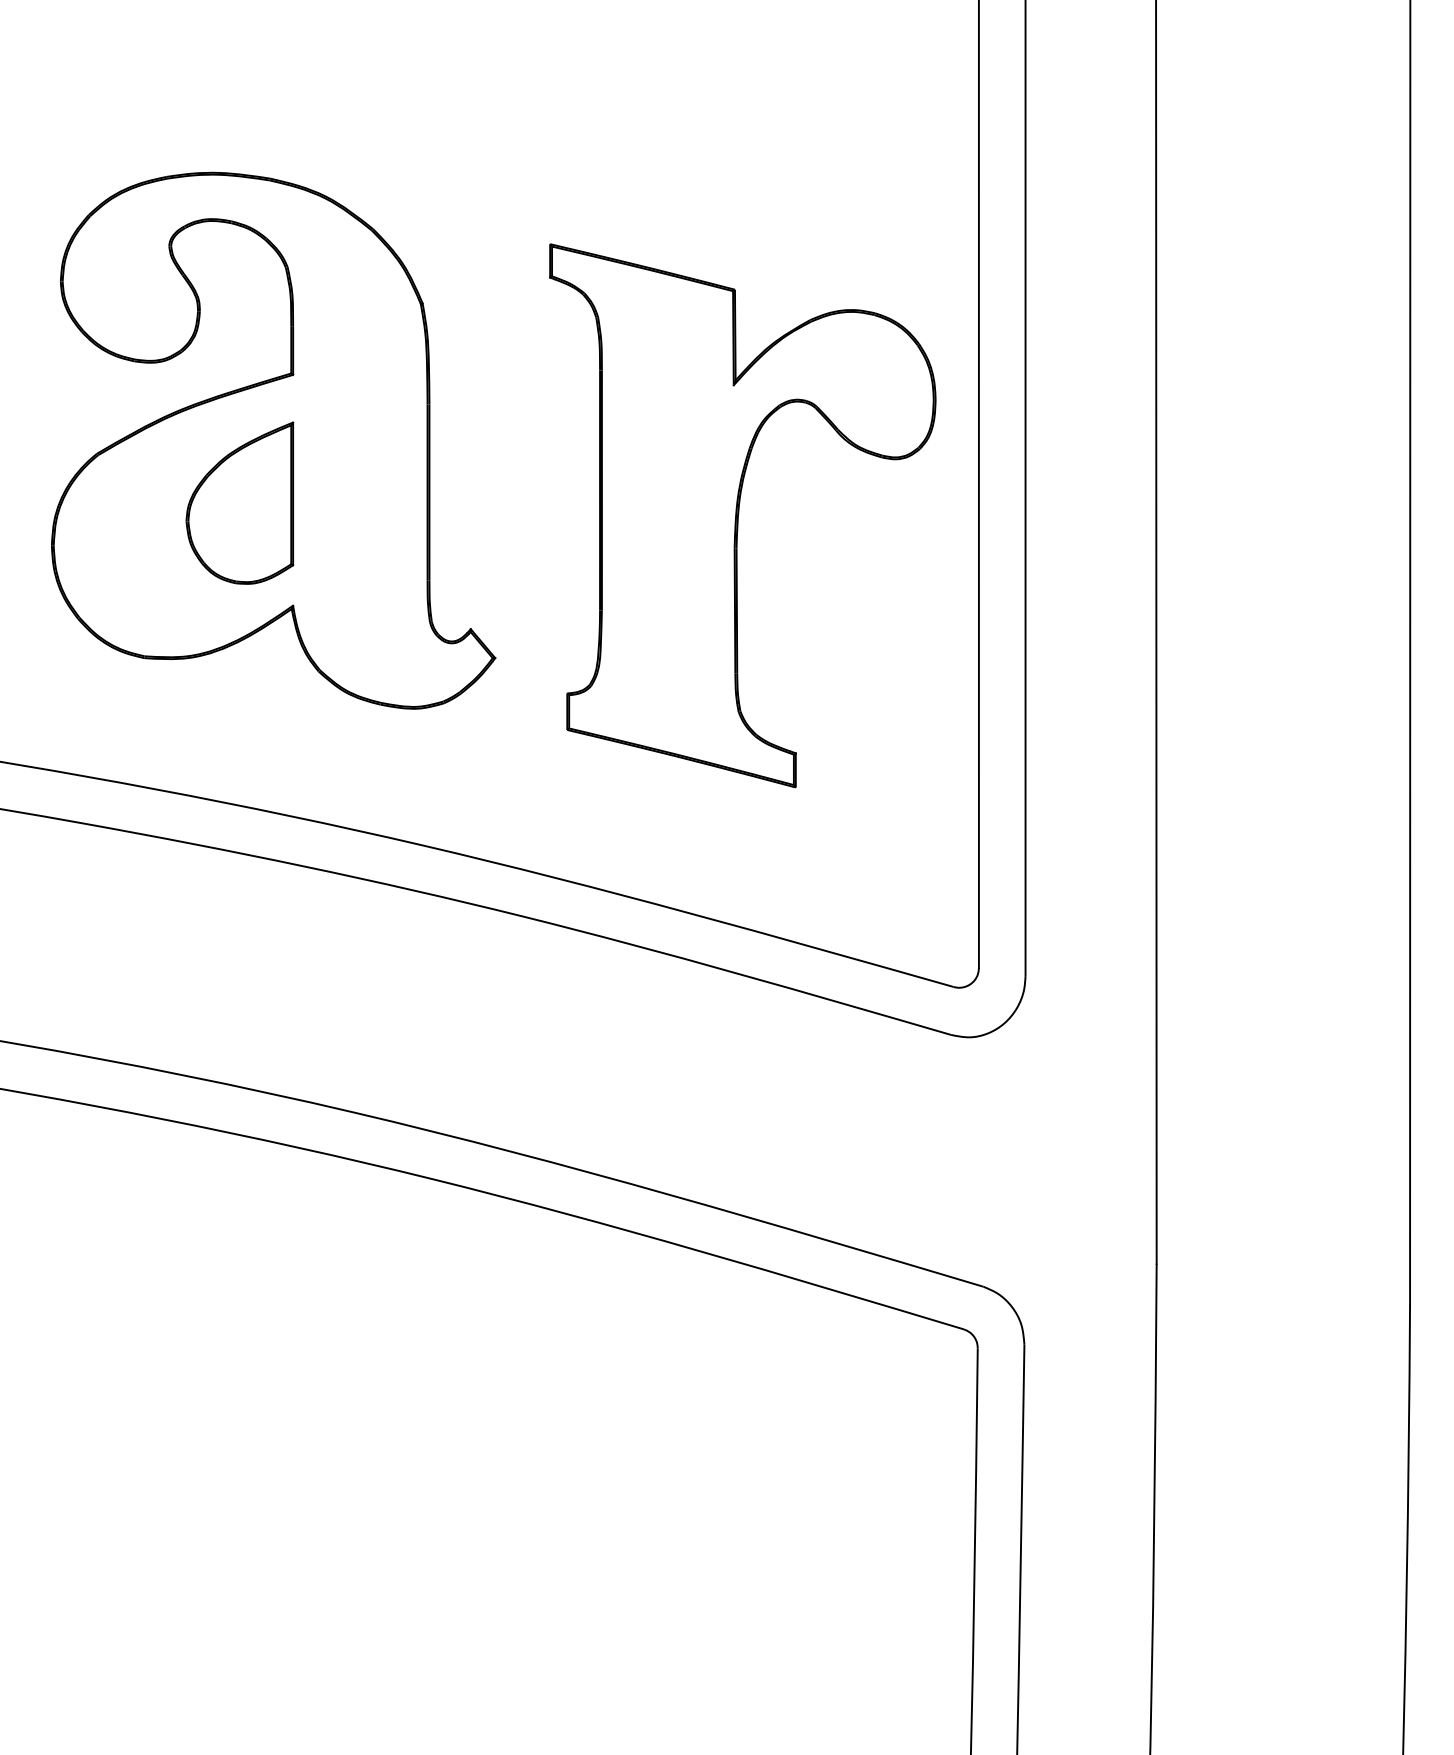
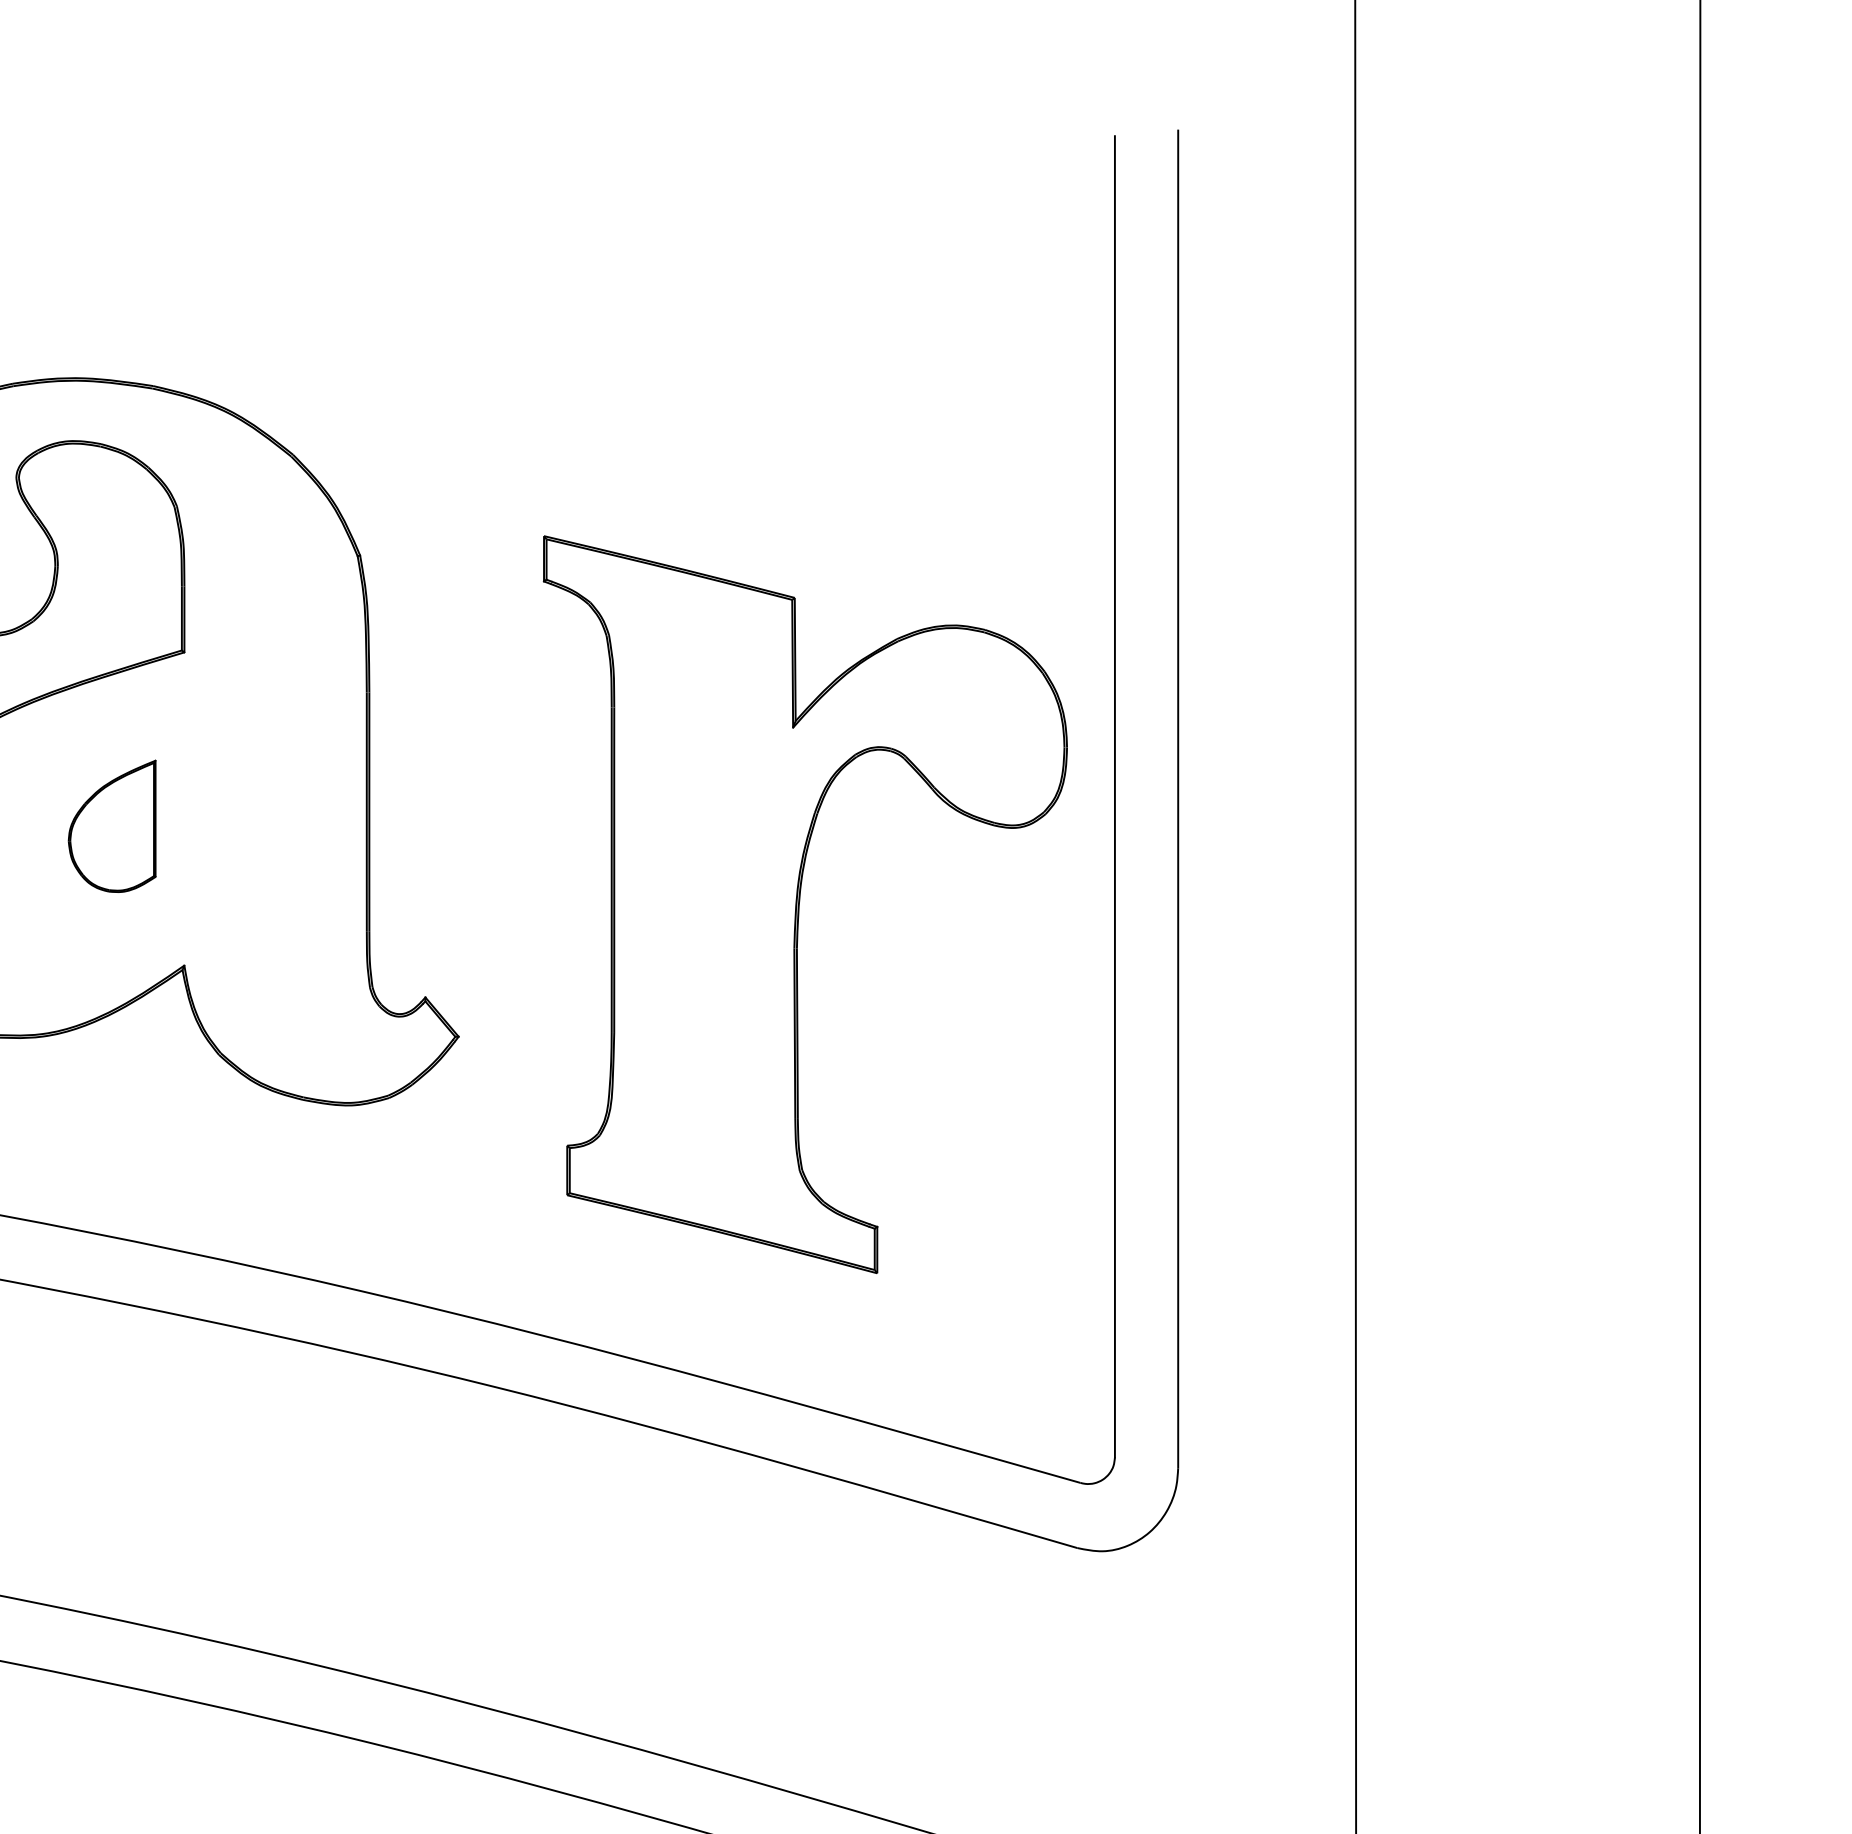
part: (239, 502) -> (111, 825), size x0.6
part: (742, 515) -> (804, 904), moved

